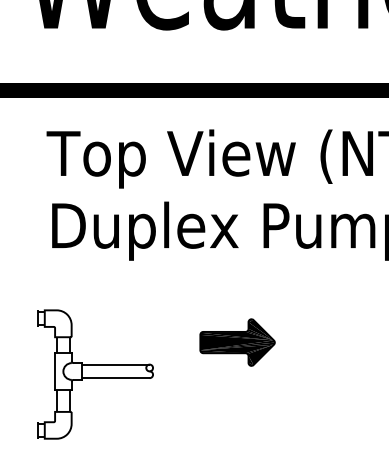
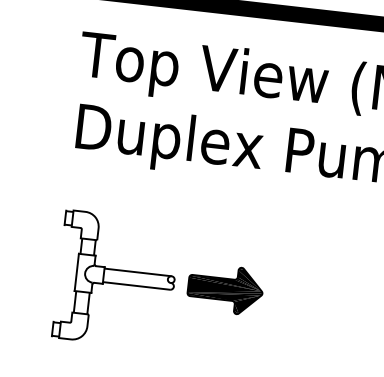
part: (237, 342) -> (225, 289), moved
part: (95, 374) -> (116, 279), moved

